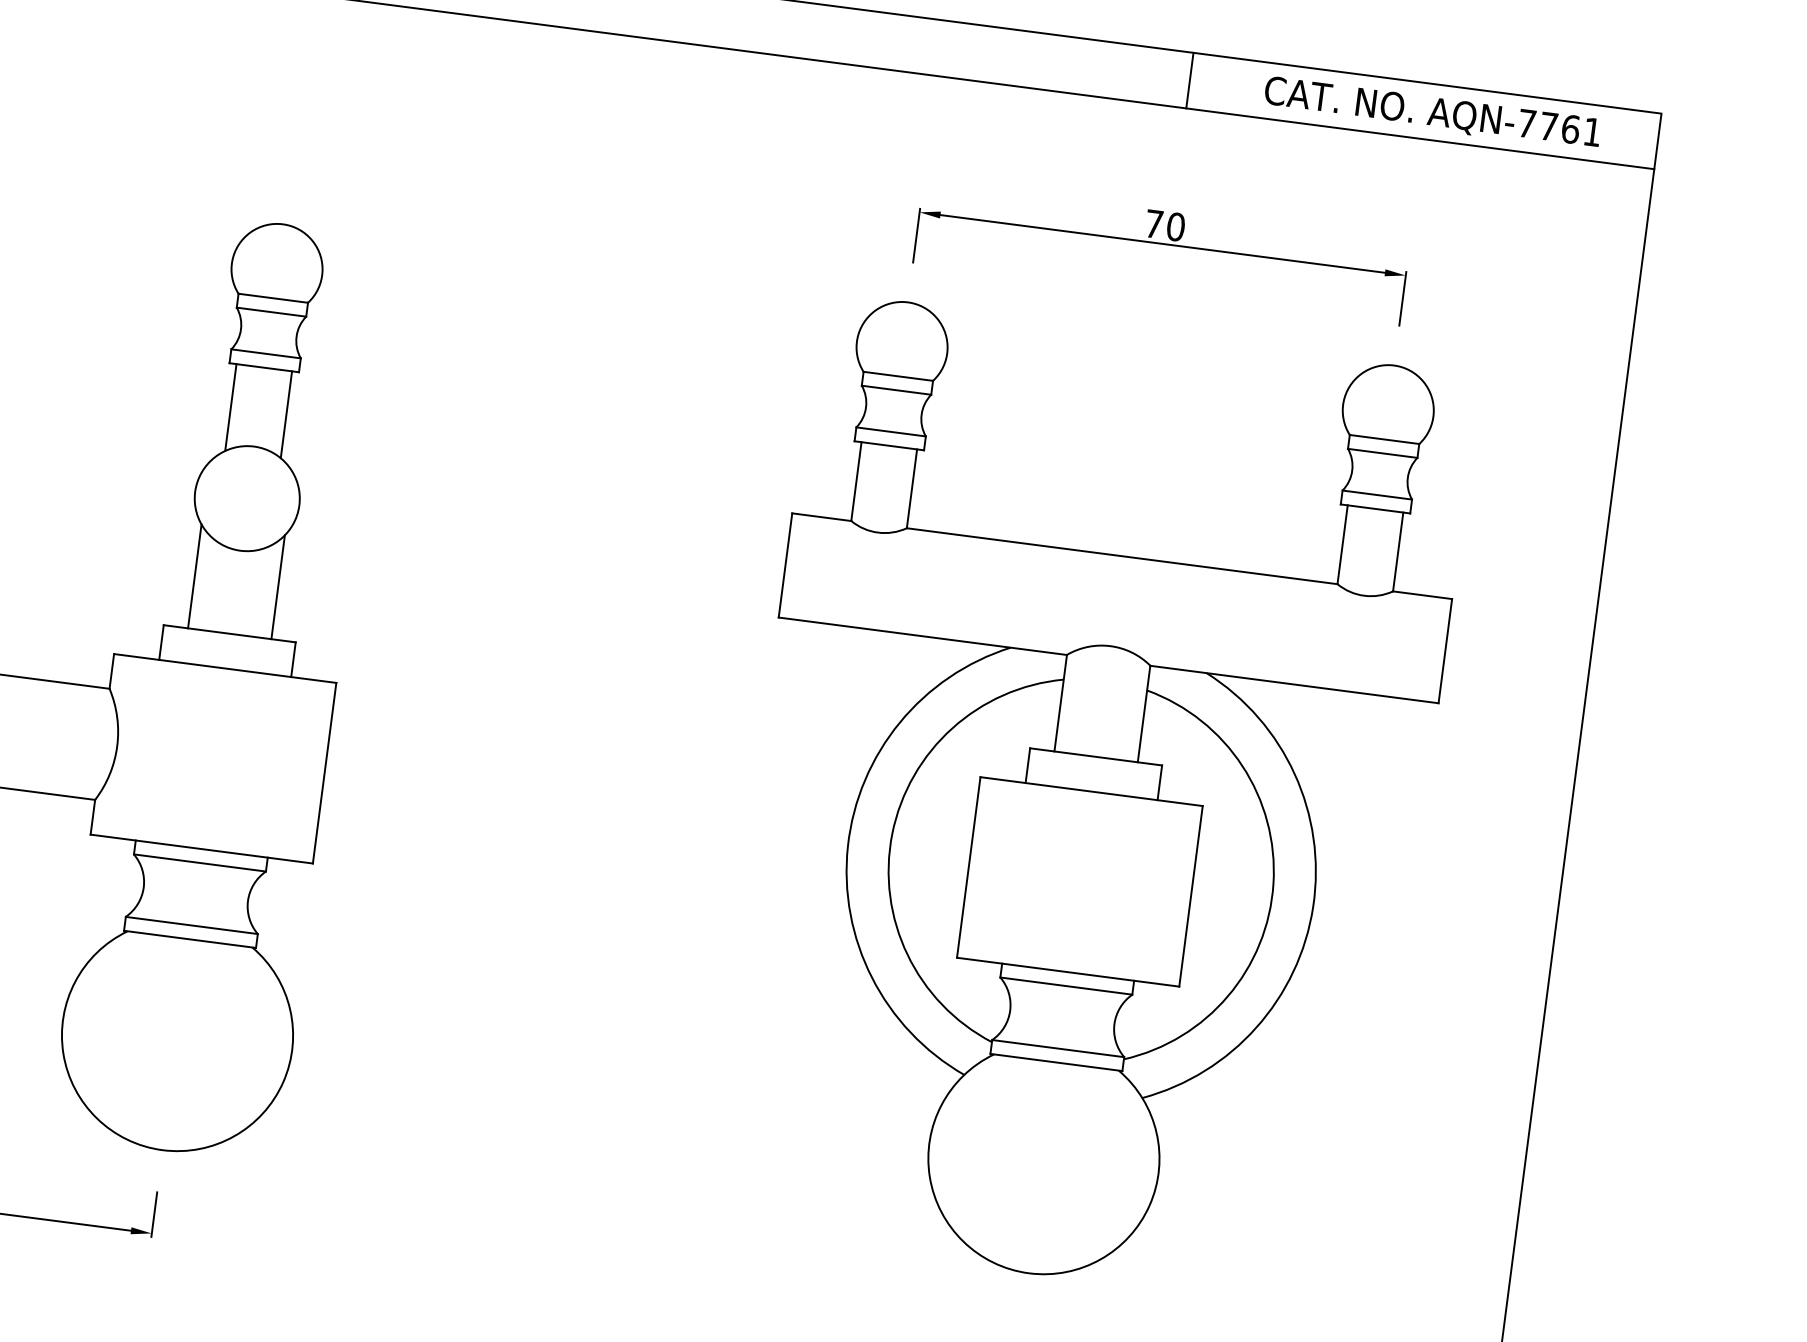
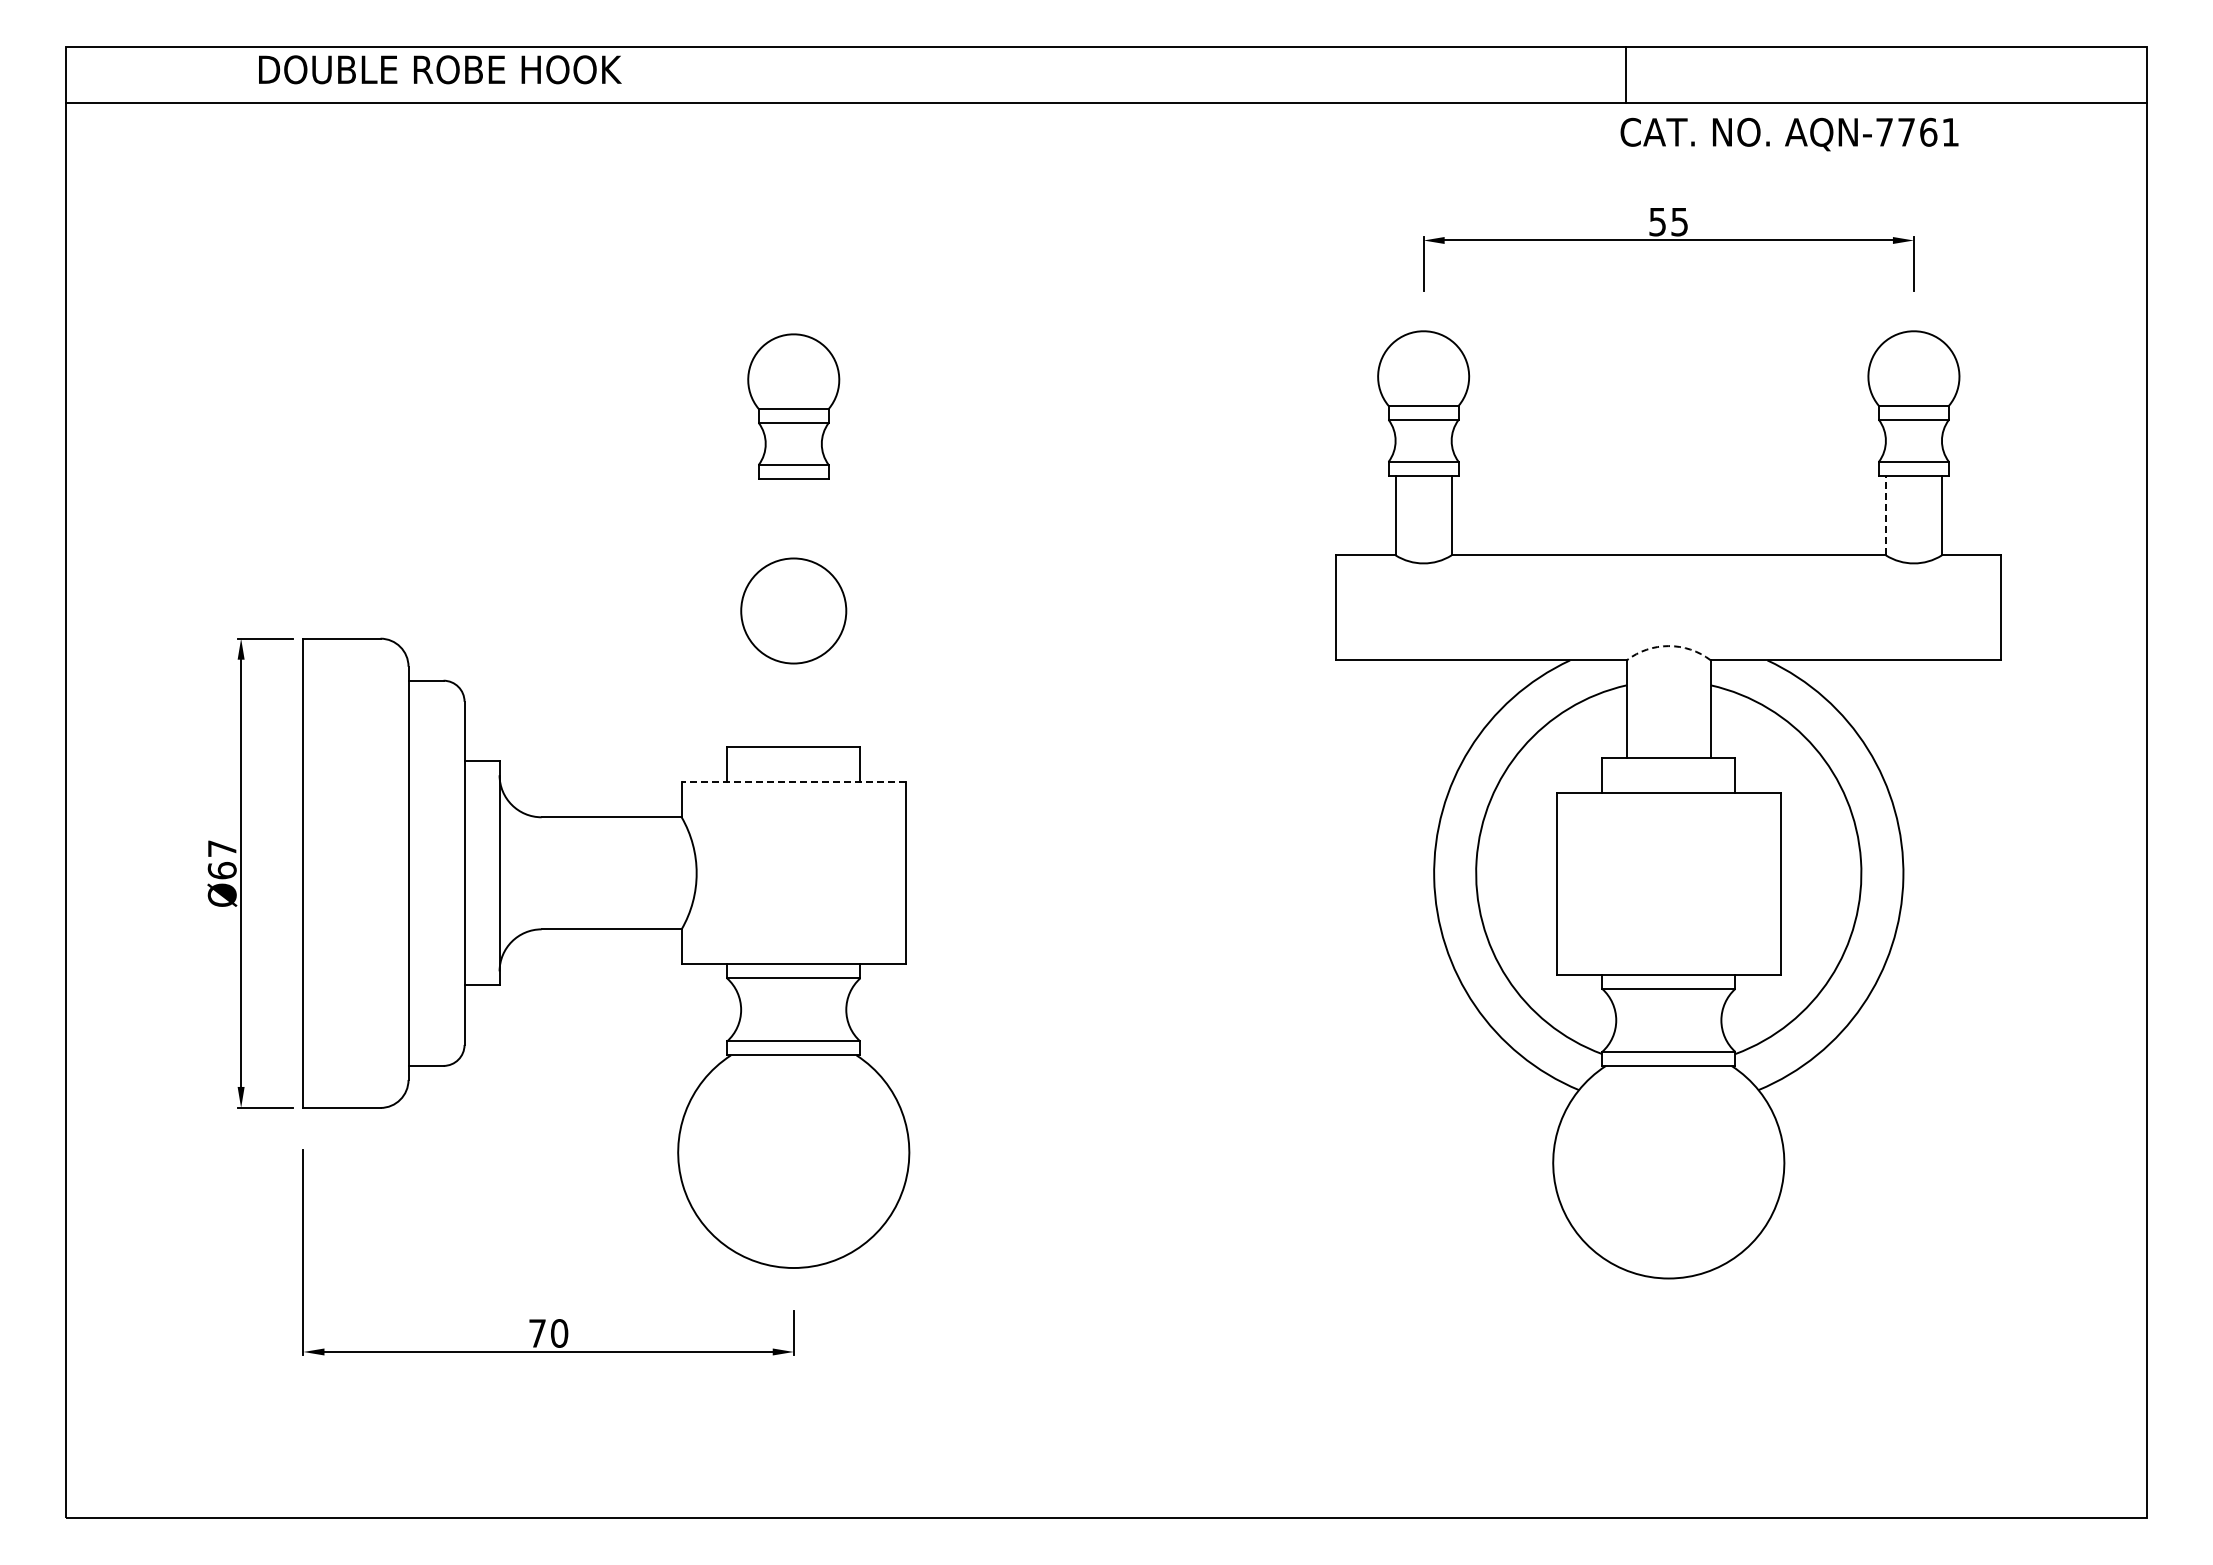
line: (1189, 81) -> (1625, 75), moved
text: (1432, 113) -> (1789, 134), moved
text: (1164, 225) -> (1668, 221), 70 -> 55
line: (230, 407) -> (765, 522), removed
line: (286, 414) -> (821, 522), removed
line: (1342, 544) -> (1885, 515), solid -> dashed
line: (194, 576) -> (751, 694), removed
line: (277, 586) -> (835, 694), removed
arc: (1110, 646) -> (1668, 646), solid -> dashed
line: (224, 668) -> (793, 782), solid -> dashed

